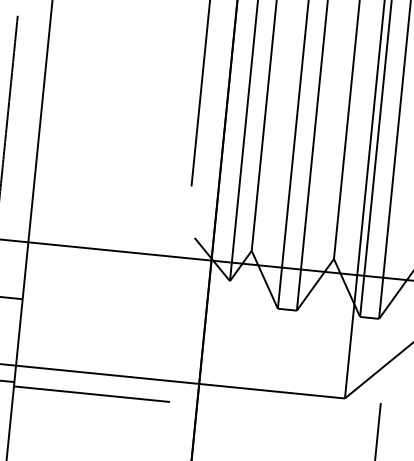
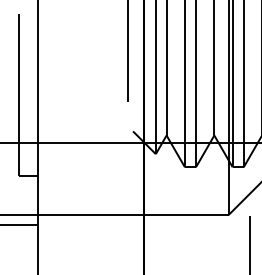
line: (91, 394) -> (82, 227), removed

